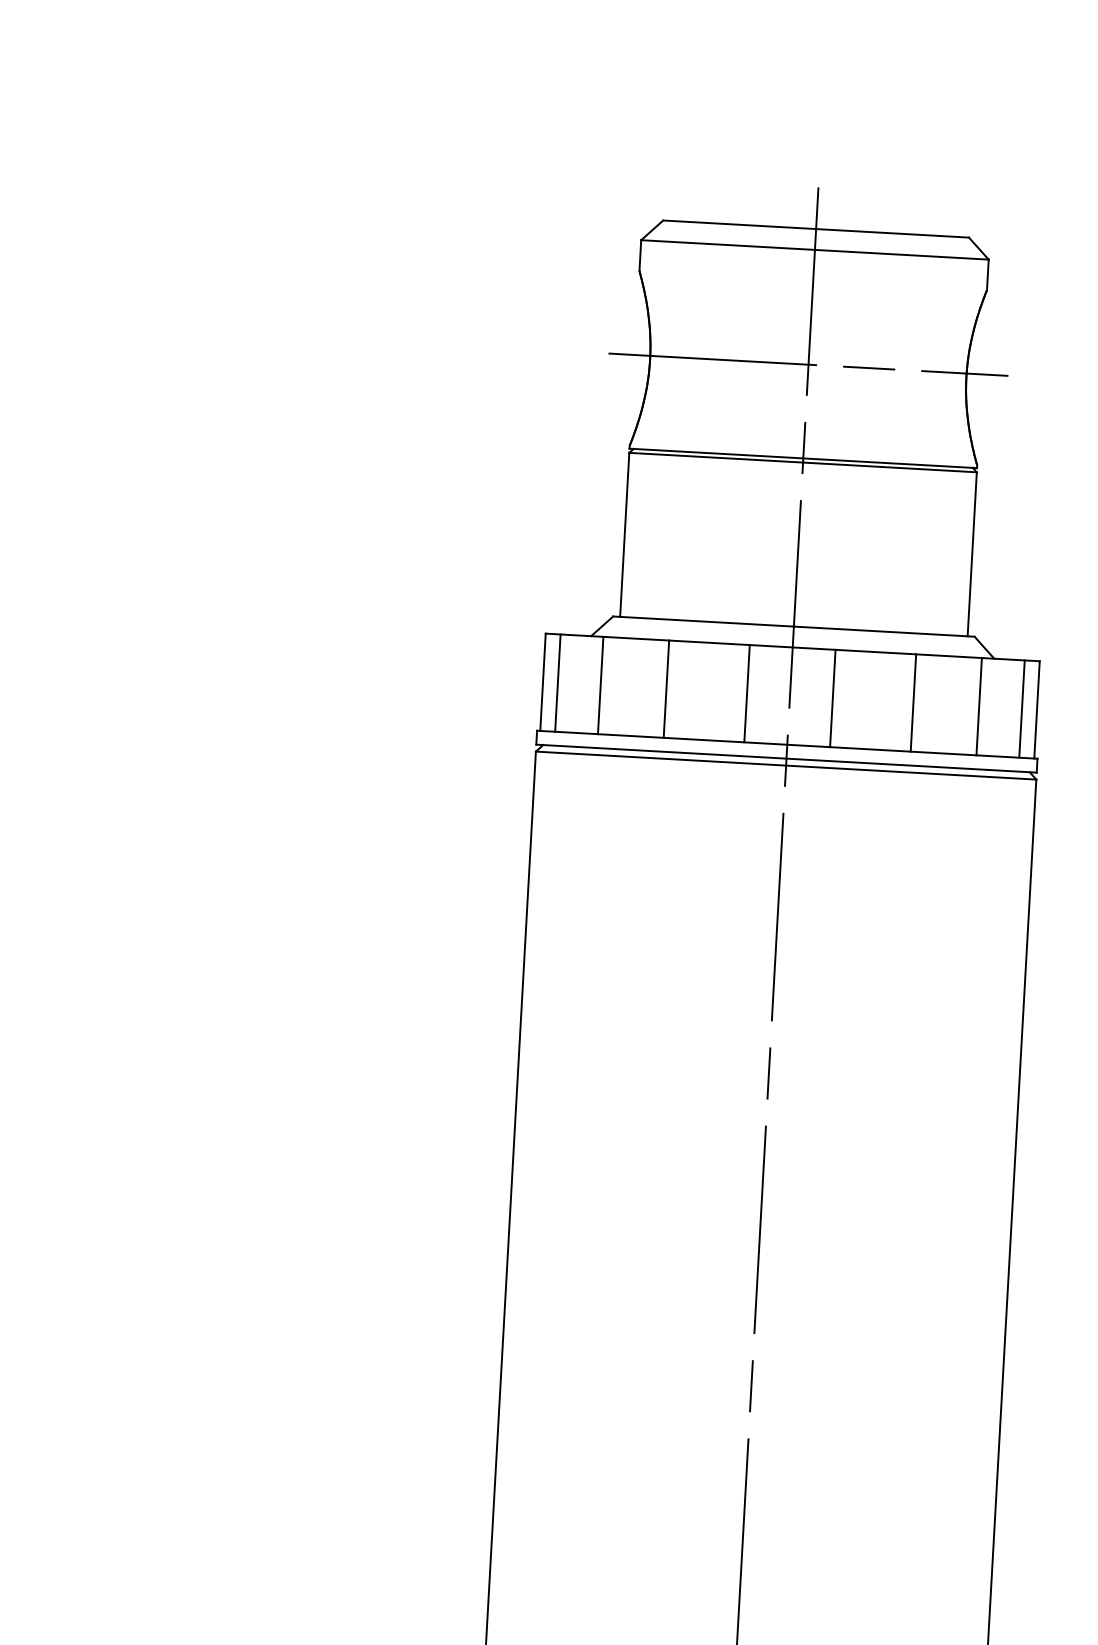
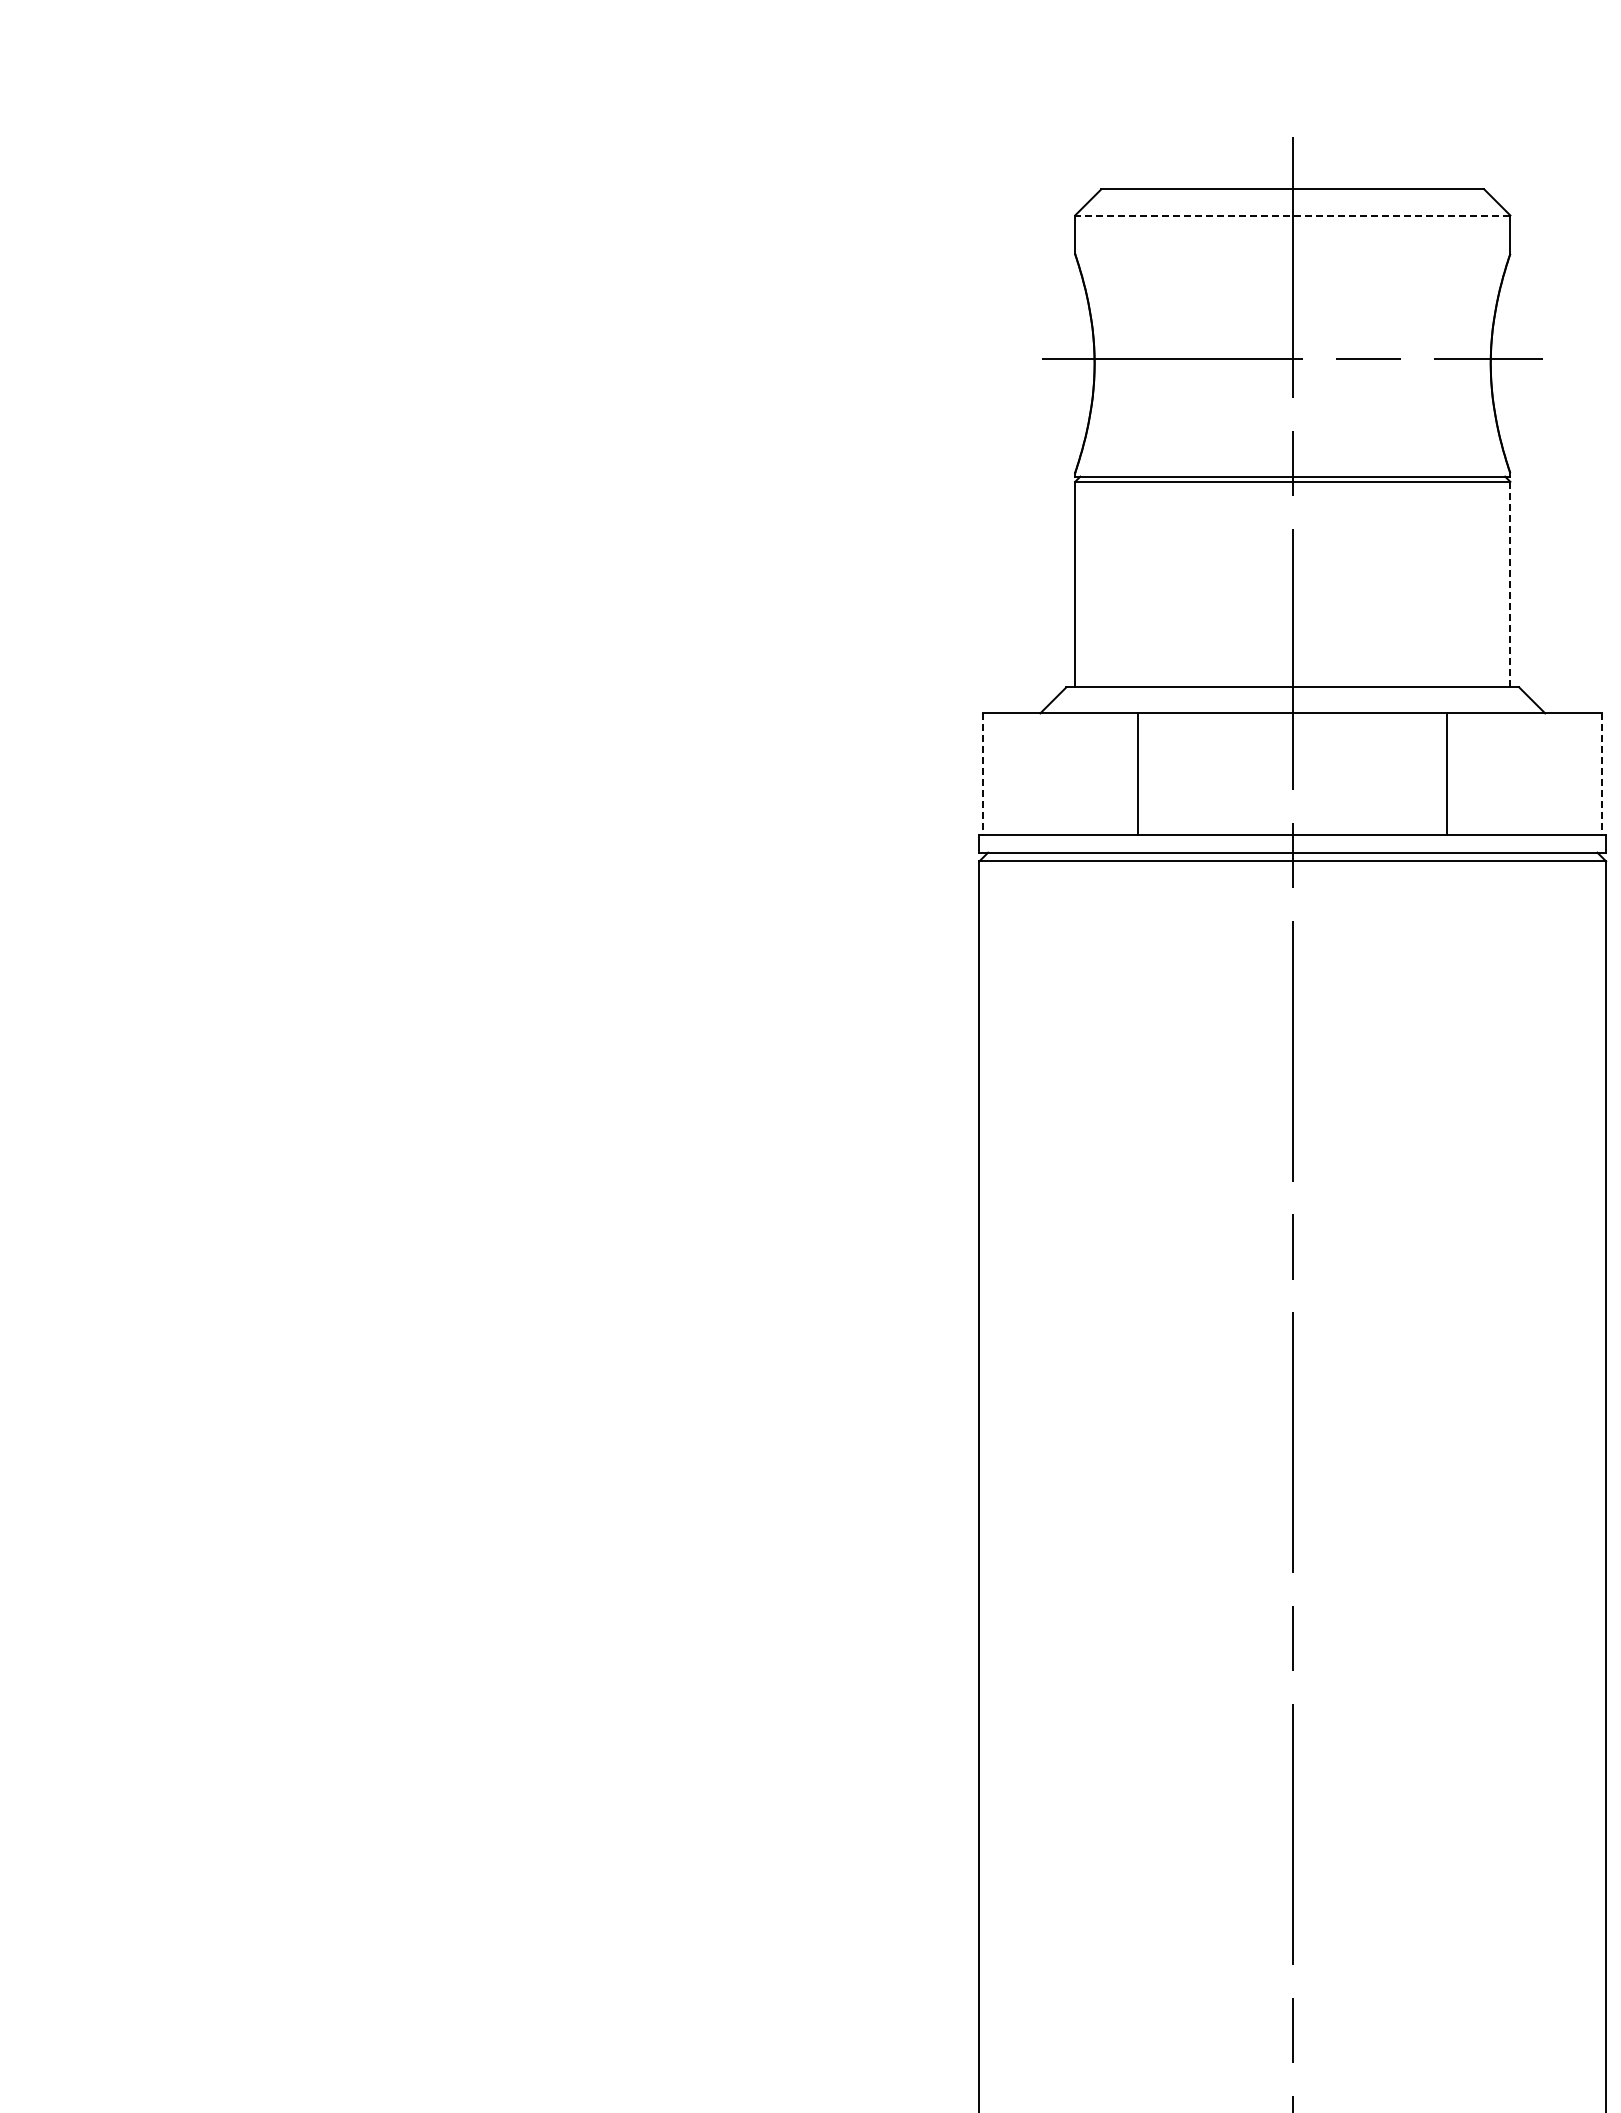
line: (814, 249) -> (1292, 215), solid -> dashed
line: (972, 554) -> (1510, 584), solid -> dashed
line: (543, 682) -> (983, 774), solid -> dashed
line: (558, 683) -> (1002, 774), removed
line: (600, 685) -> (1055, 774), removed
line: (746, 693) -> (1238, 774), removed
line: (832, 698) -> (1346, 774), removed
line: (979, 706) -> (1529, 774), removed
line: (1022, 709) -> (1583, 774), removed
line: (1037, 710) -> (1602, 774), solid -> dashed

